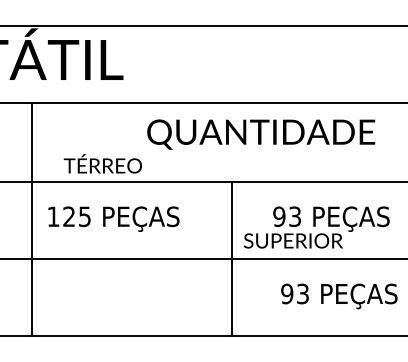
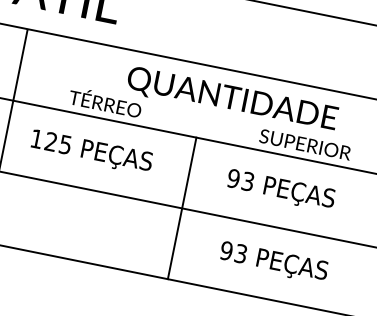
text: (102, 163) -> (105, 102), moved
text: (113, 218) -> (91, 151), moved
text: (293, 240) -> (305, 144), moved

